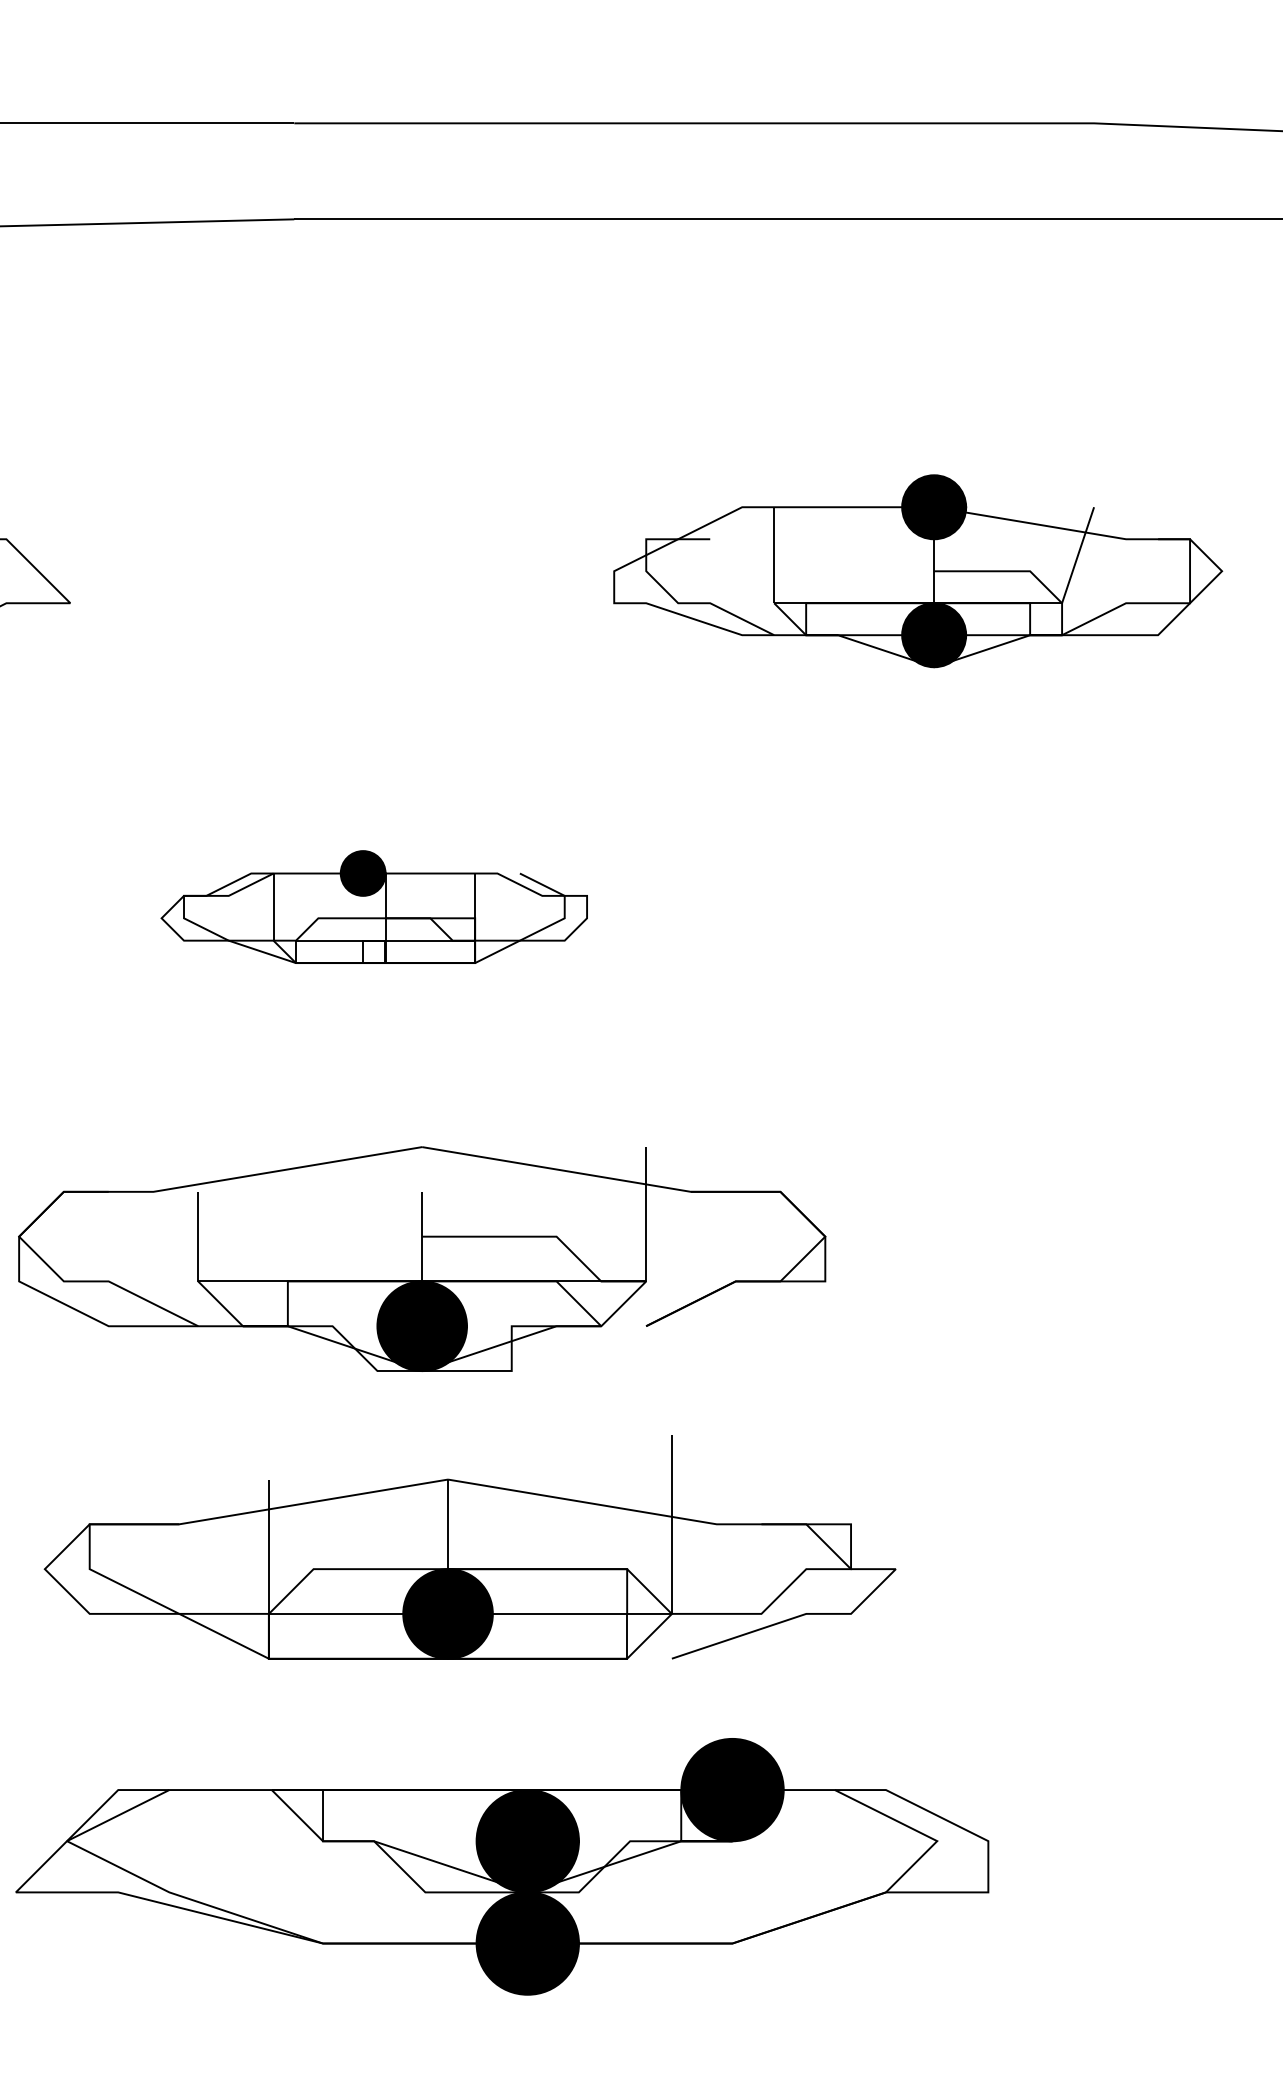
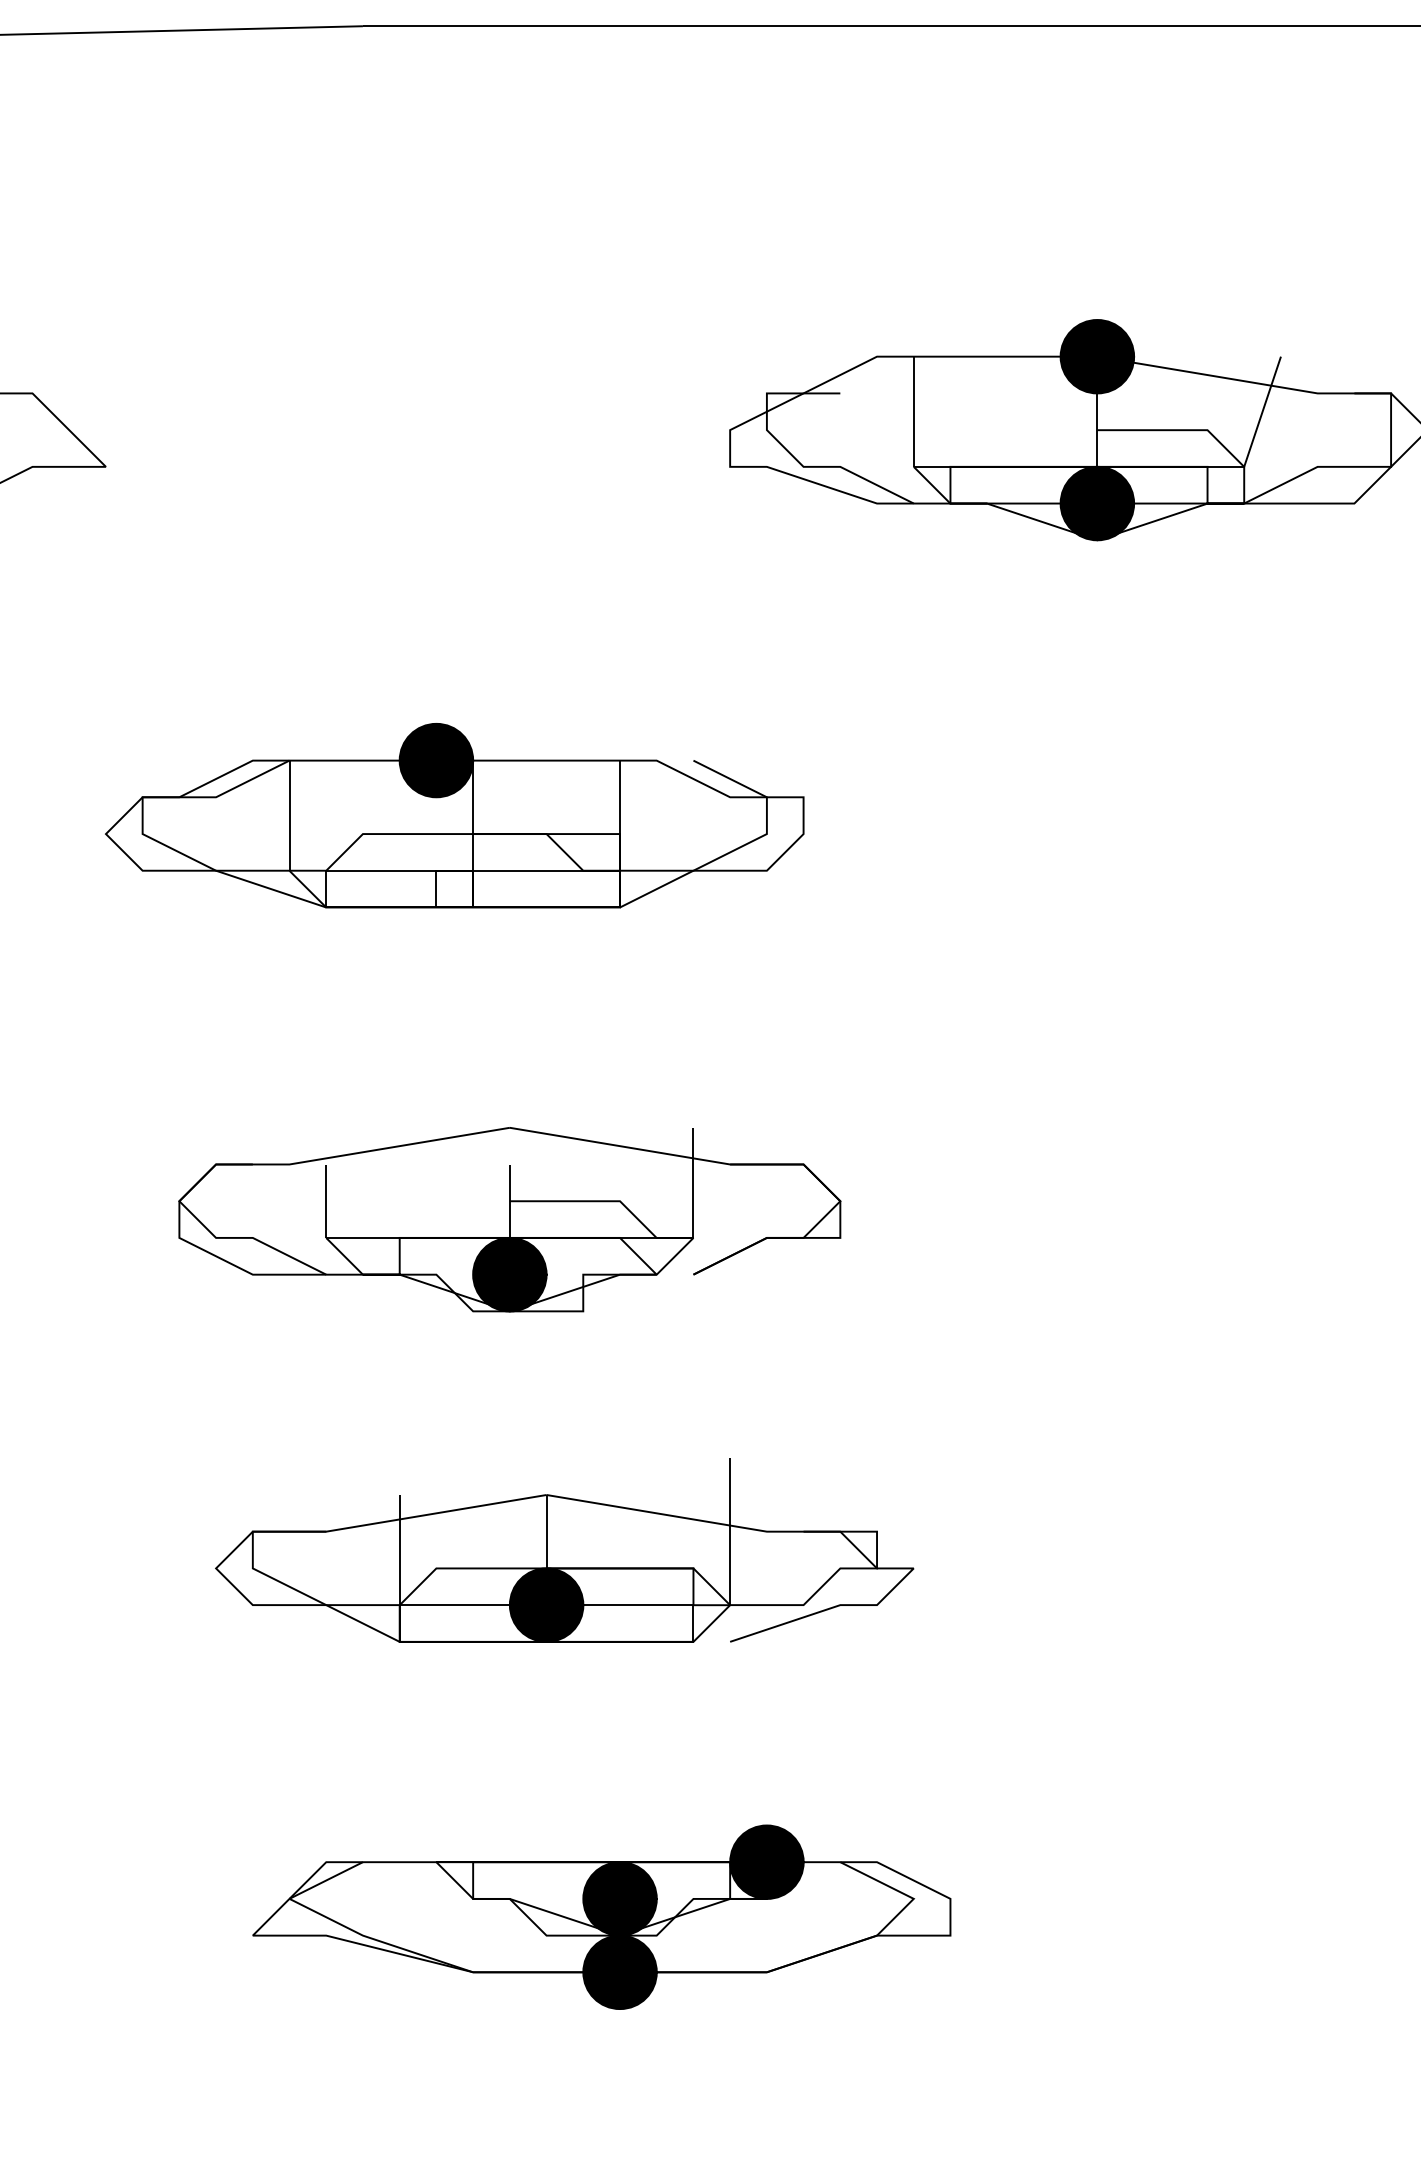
part: (374, 906) -> (454, 814), size x1.43
part: (422, 1258) -> (510, 1218), size x0.71
part: (469, 1547) -> (564, 1550), size x0.71
part: (502, 1866) -> (601, 1916), size x0.62

